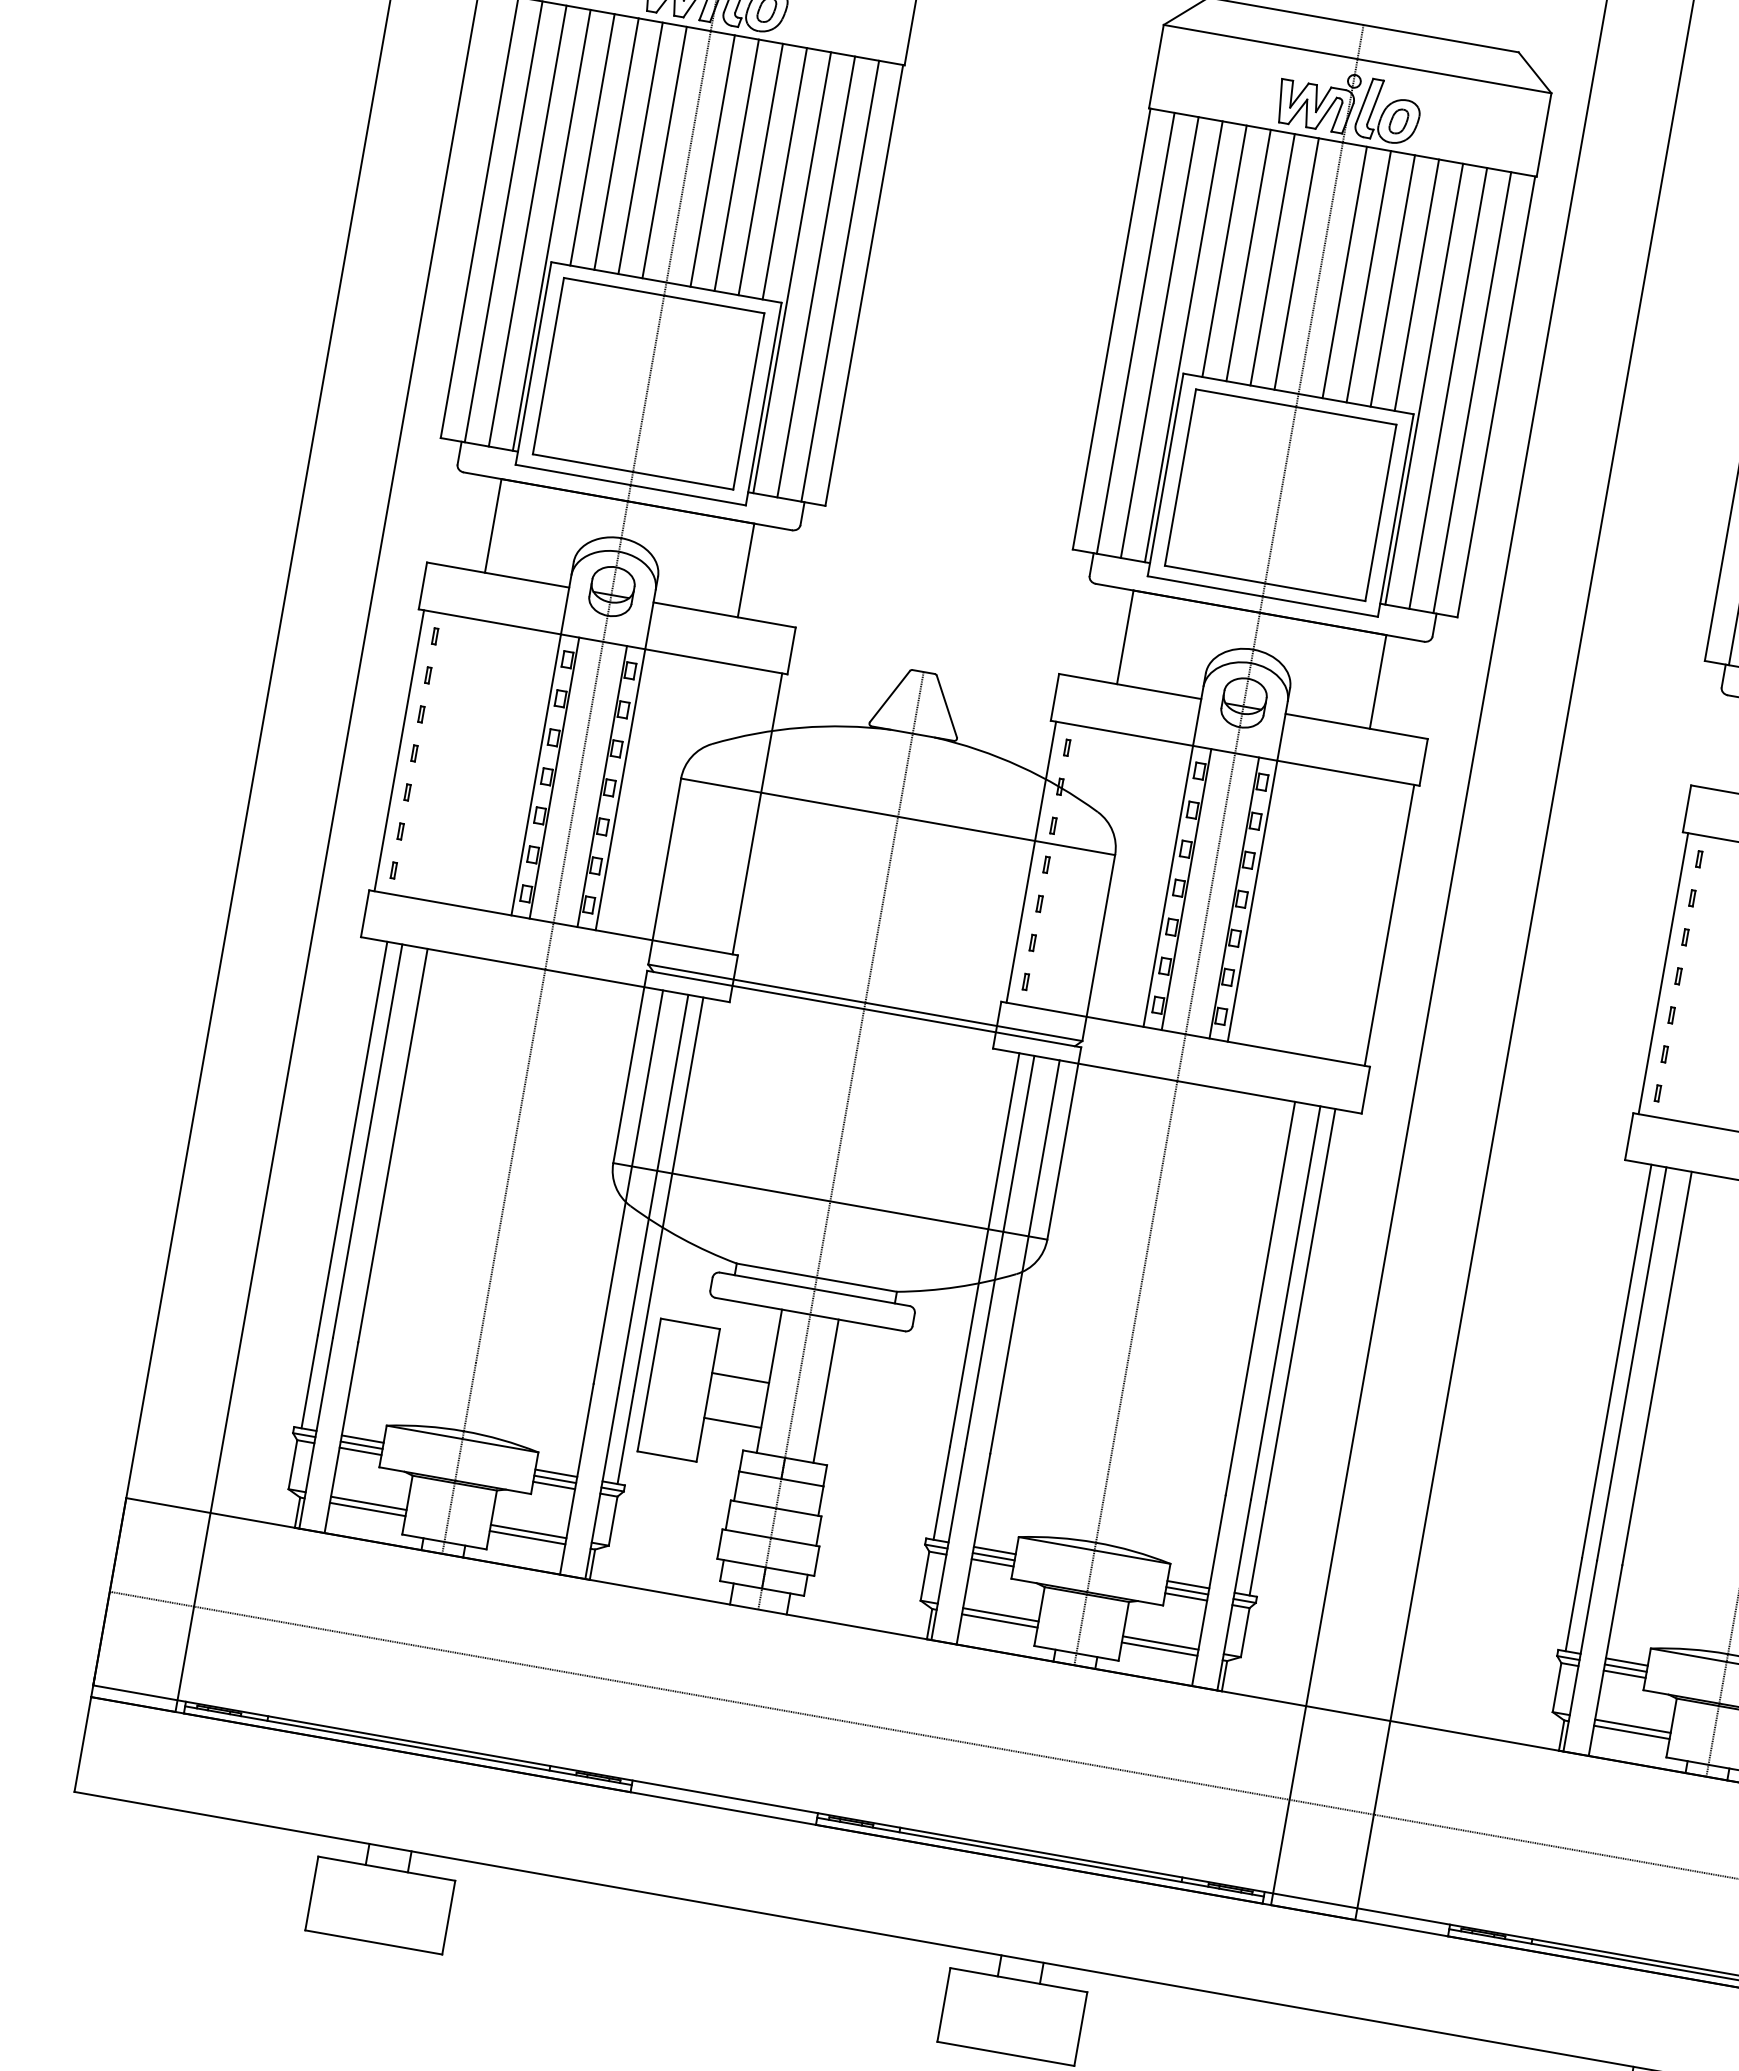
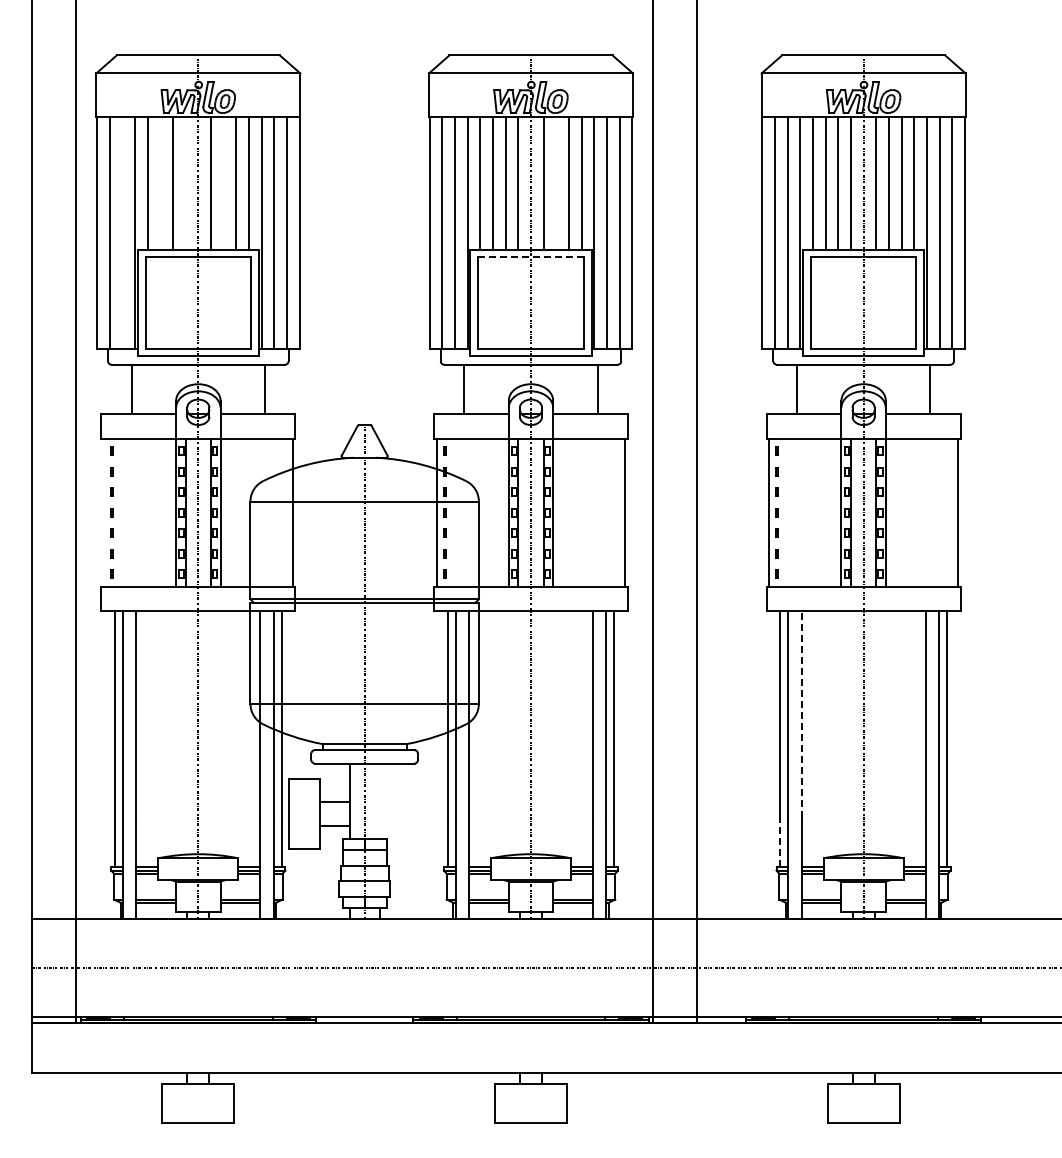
line: (616, 144) -> (160, 183), removed
line: (664, 152) -> (185, 183), removed
line: (736, 165) -> (223, 183), removed
line: (527, 226) -> (122, 233), removed
line: (1369, 276) -> (556, 183), removed
line: (1297, 407) -> (531, 256), solid -> dashed
line: (400, 750) -> (104, 512), removed
line: (1656, 1367) -> (801, 714), solid -> dashed
line: (826, 1389) -> (379, 800), removed
line: (1574, 1604) -> (780, 842), solid -> dashed

